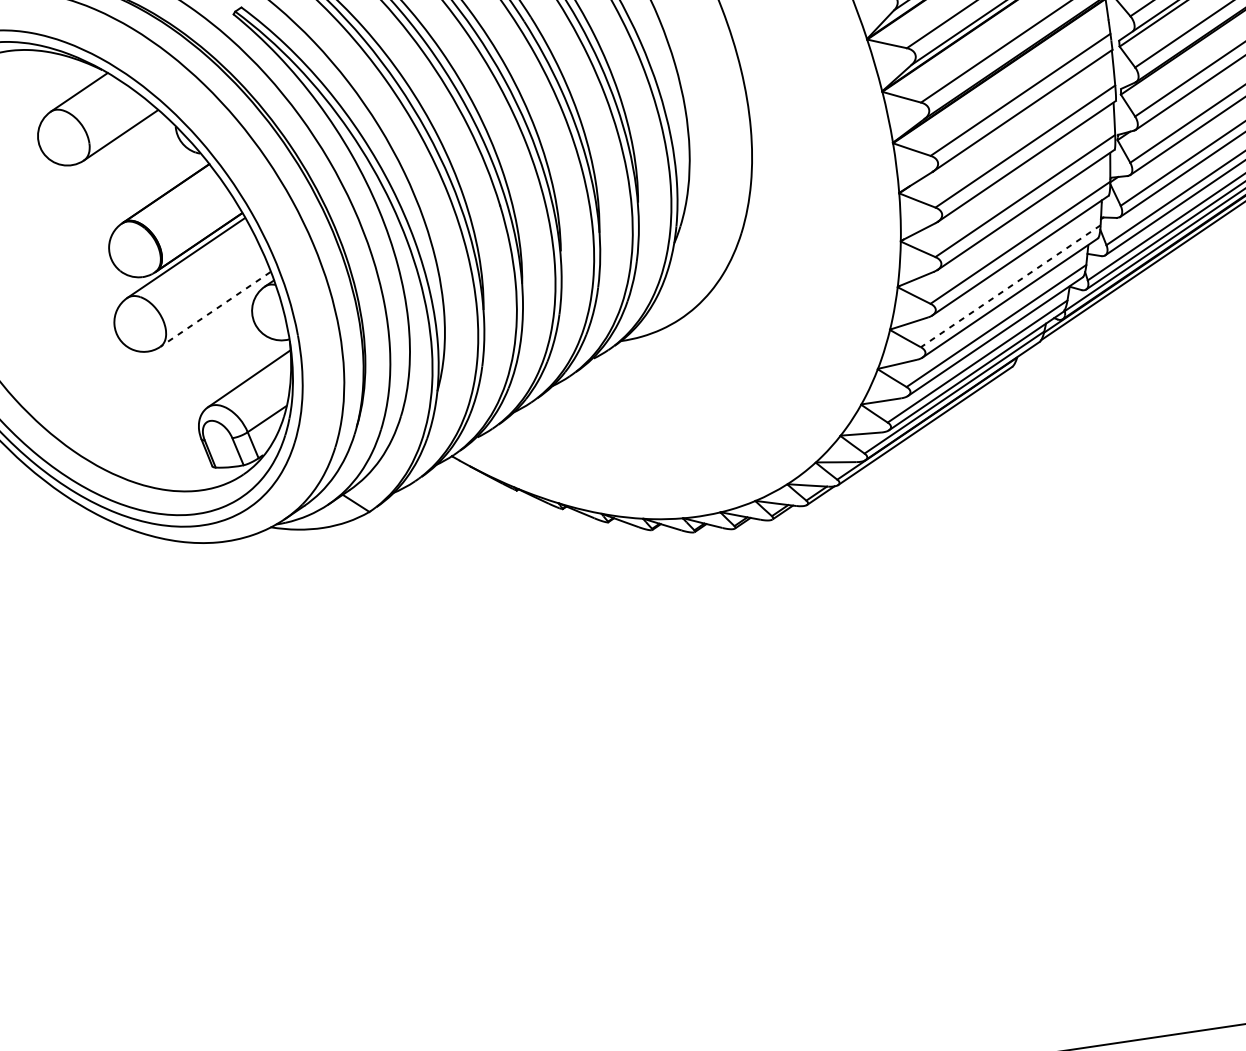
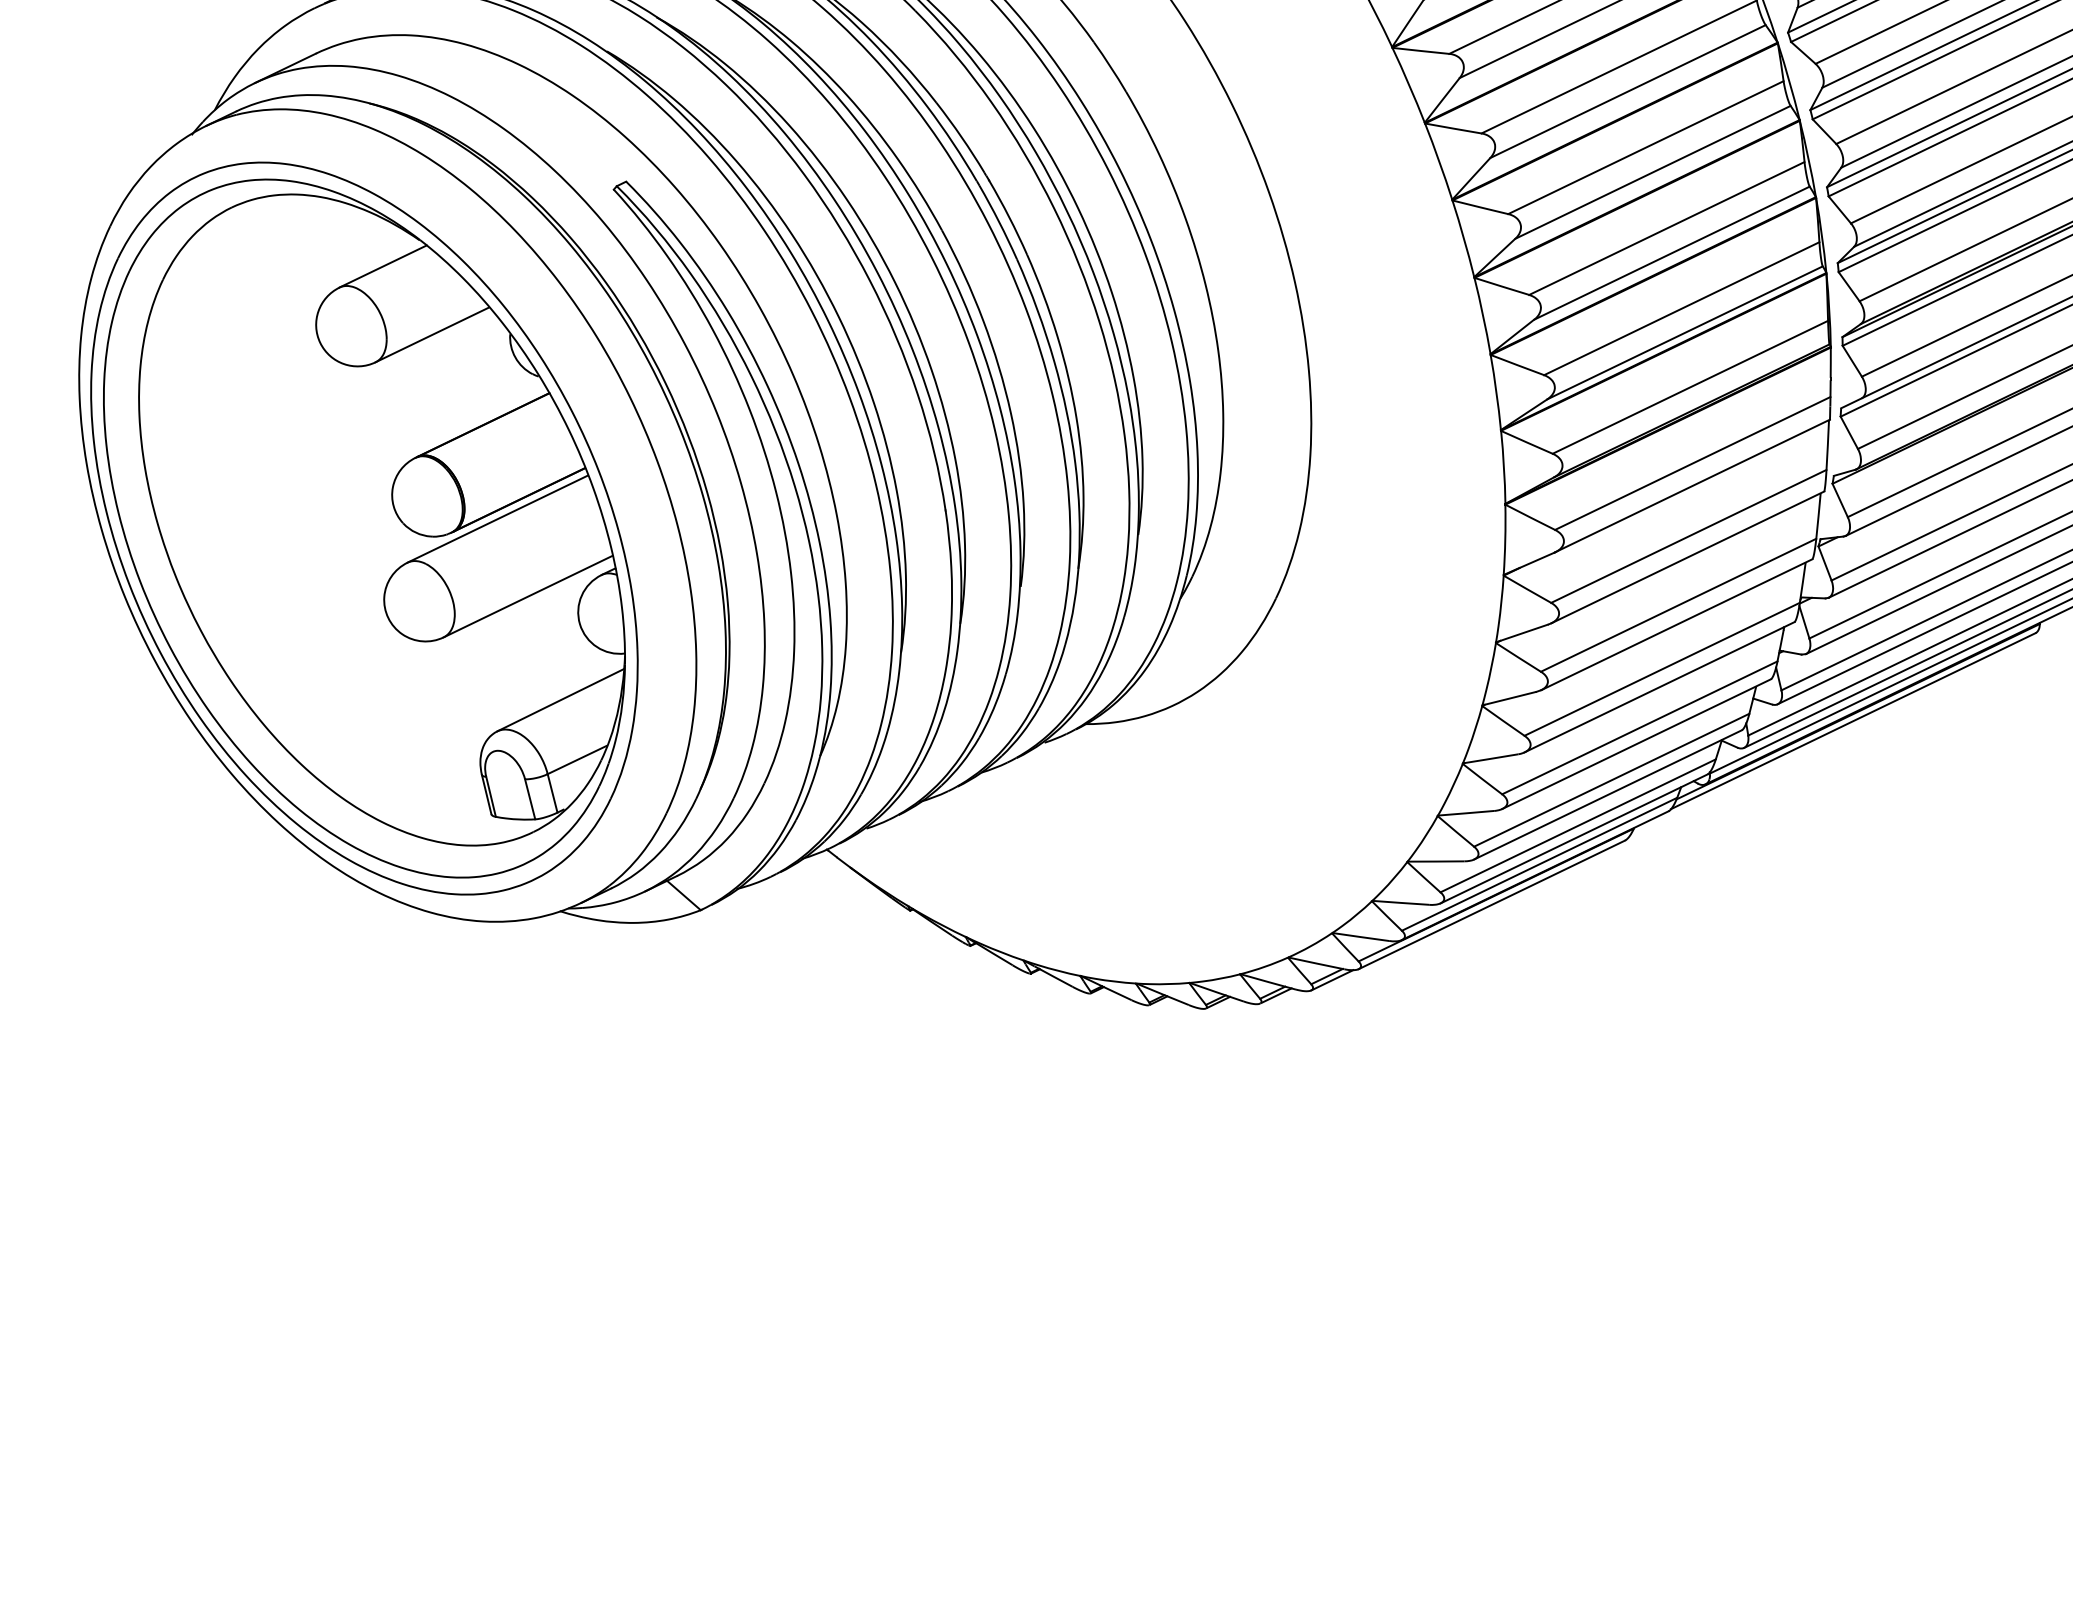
line: (1010, 286) -> (1639, 727), dashed -> solid
line: (215, 309) -> (528, 596), dashed -> solid

